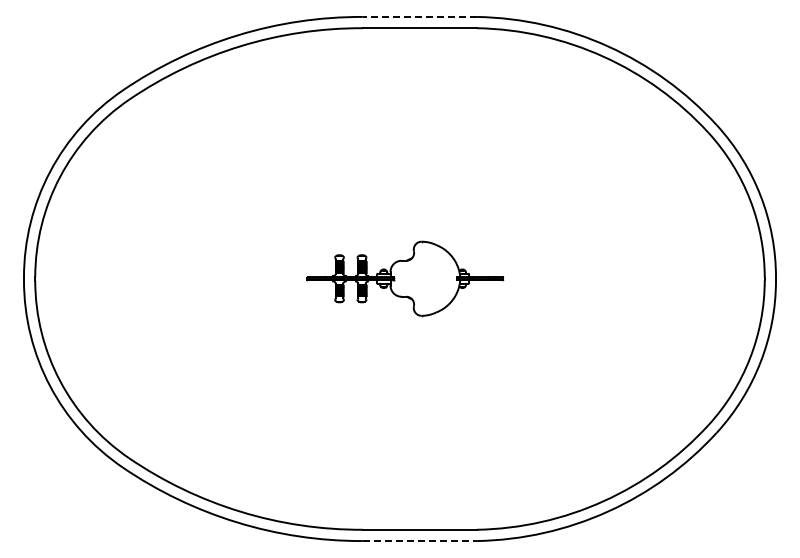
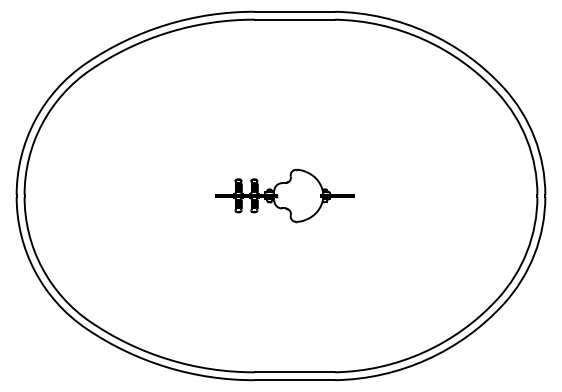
line: (419, 16) -> (294, 11), dashed -> solid
line: (420, 541) -> (295, 380), dashed -> solid

